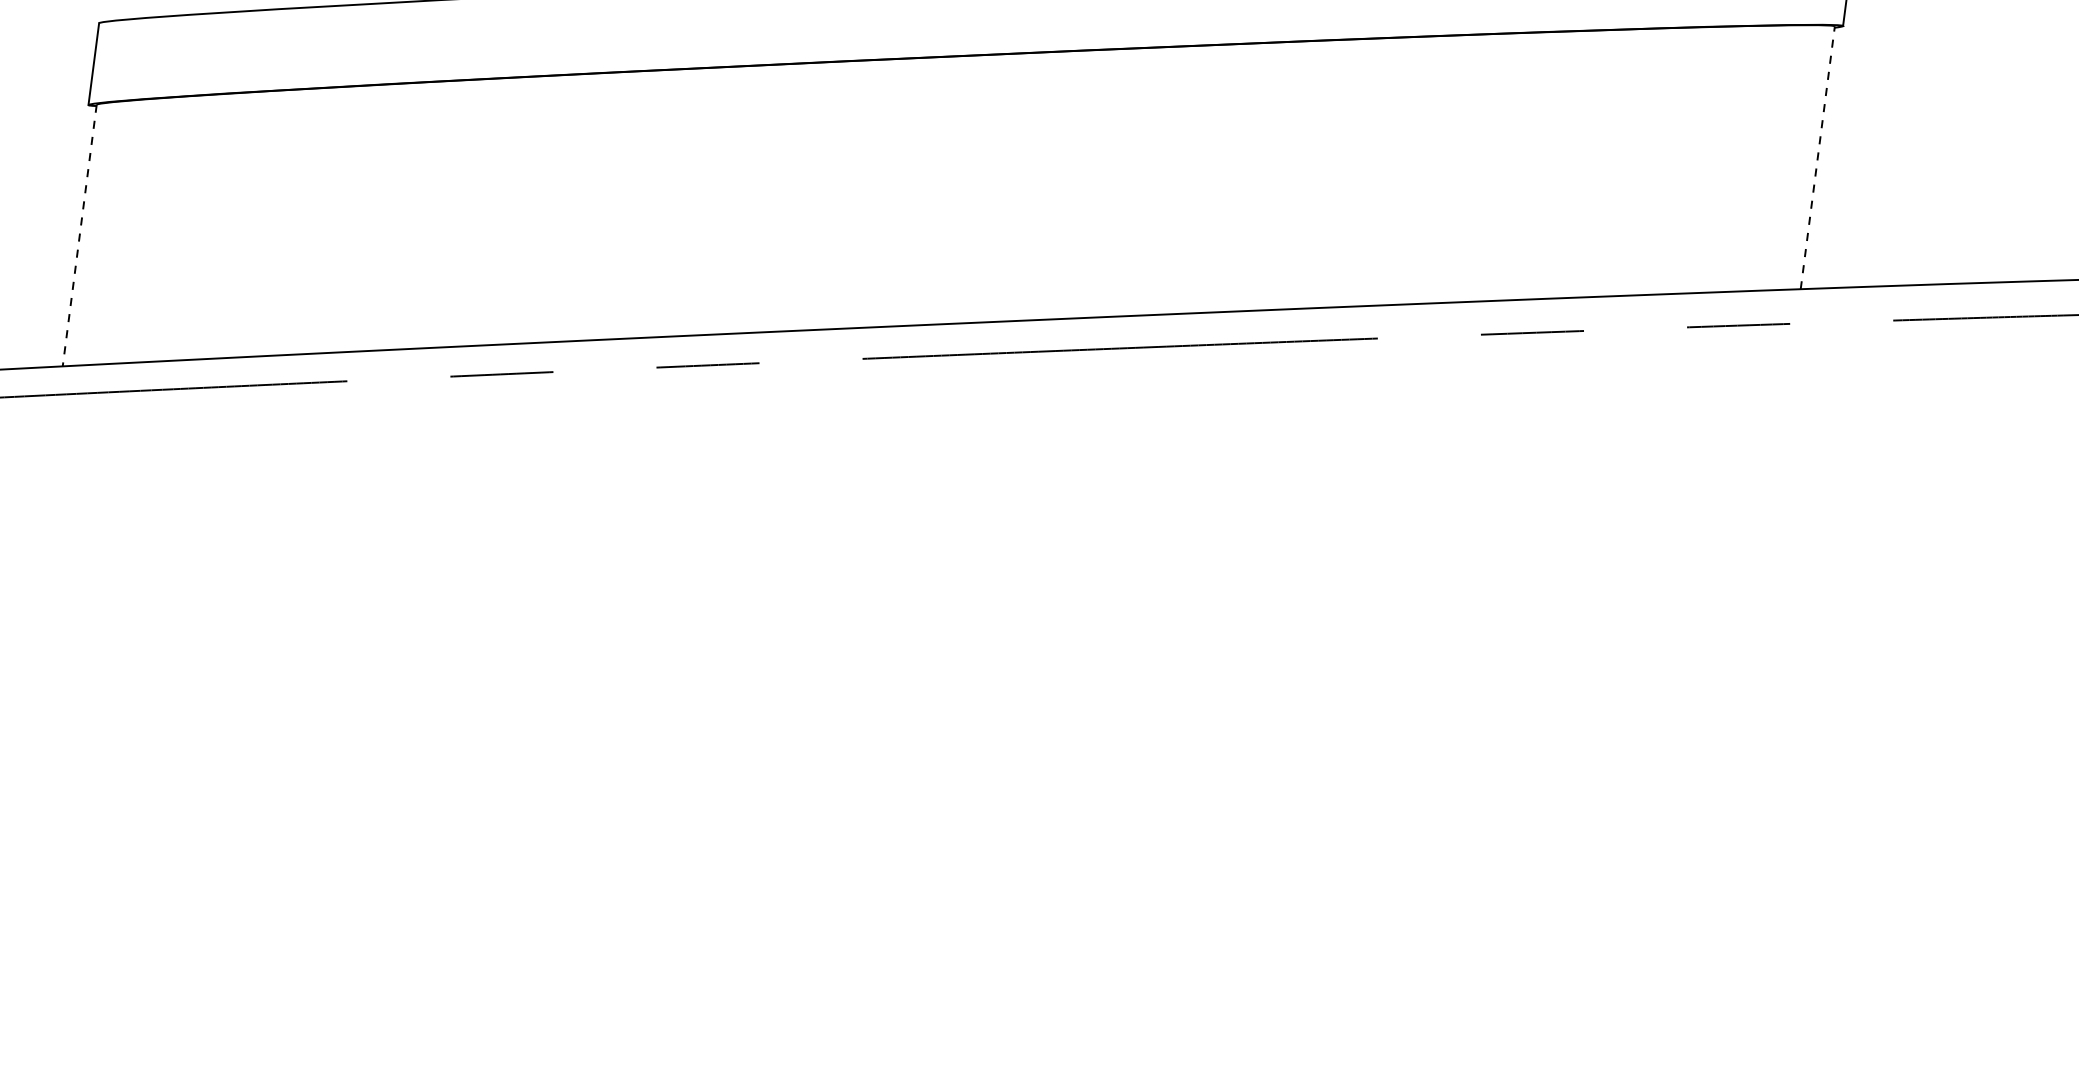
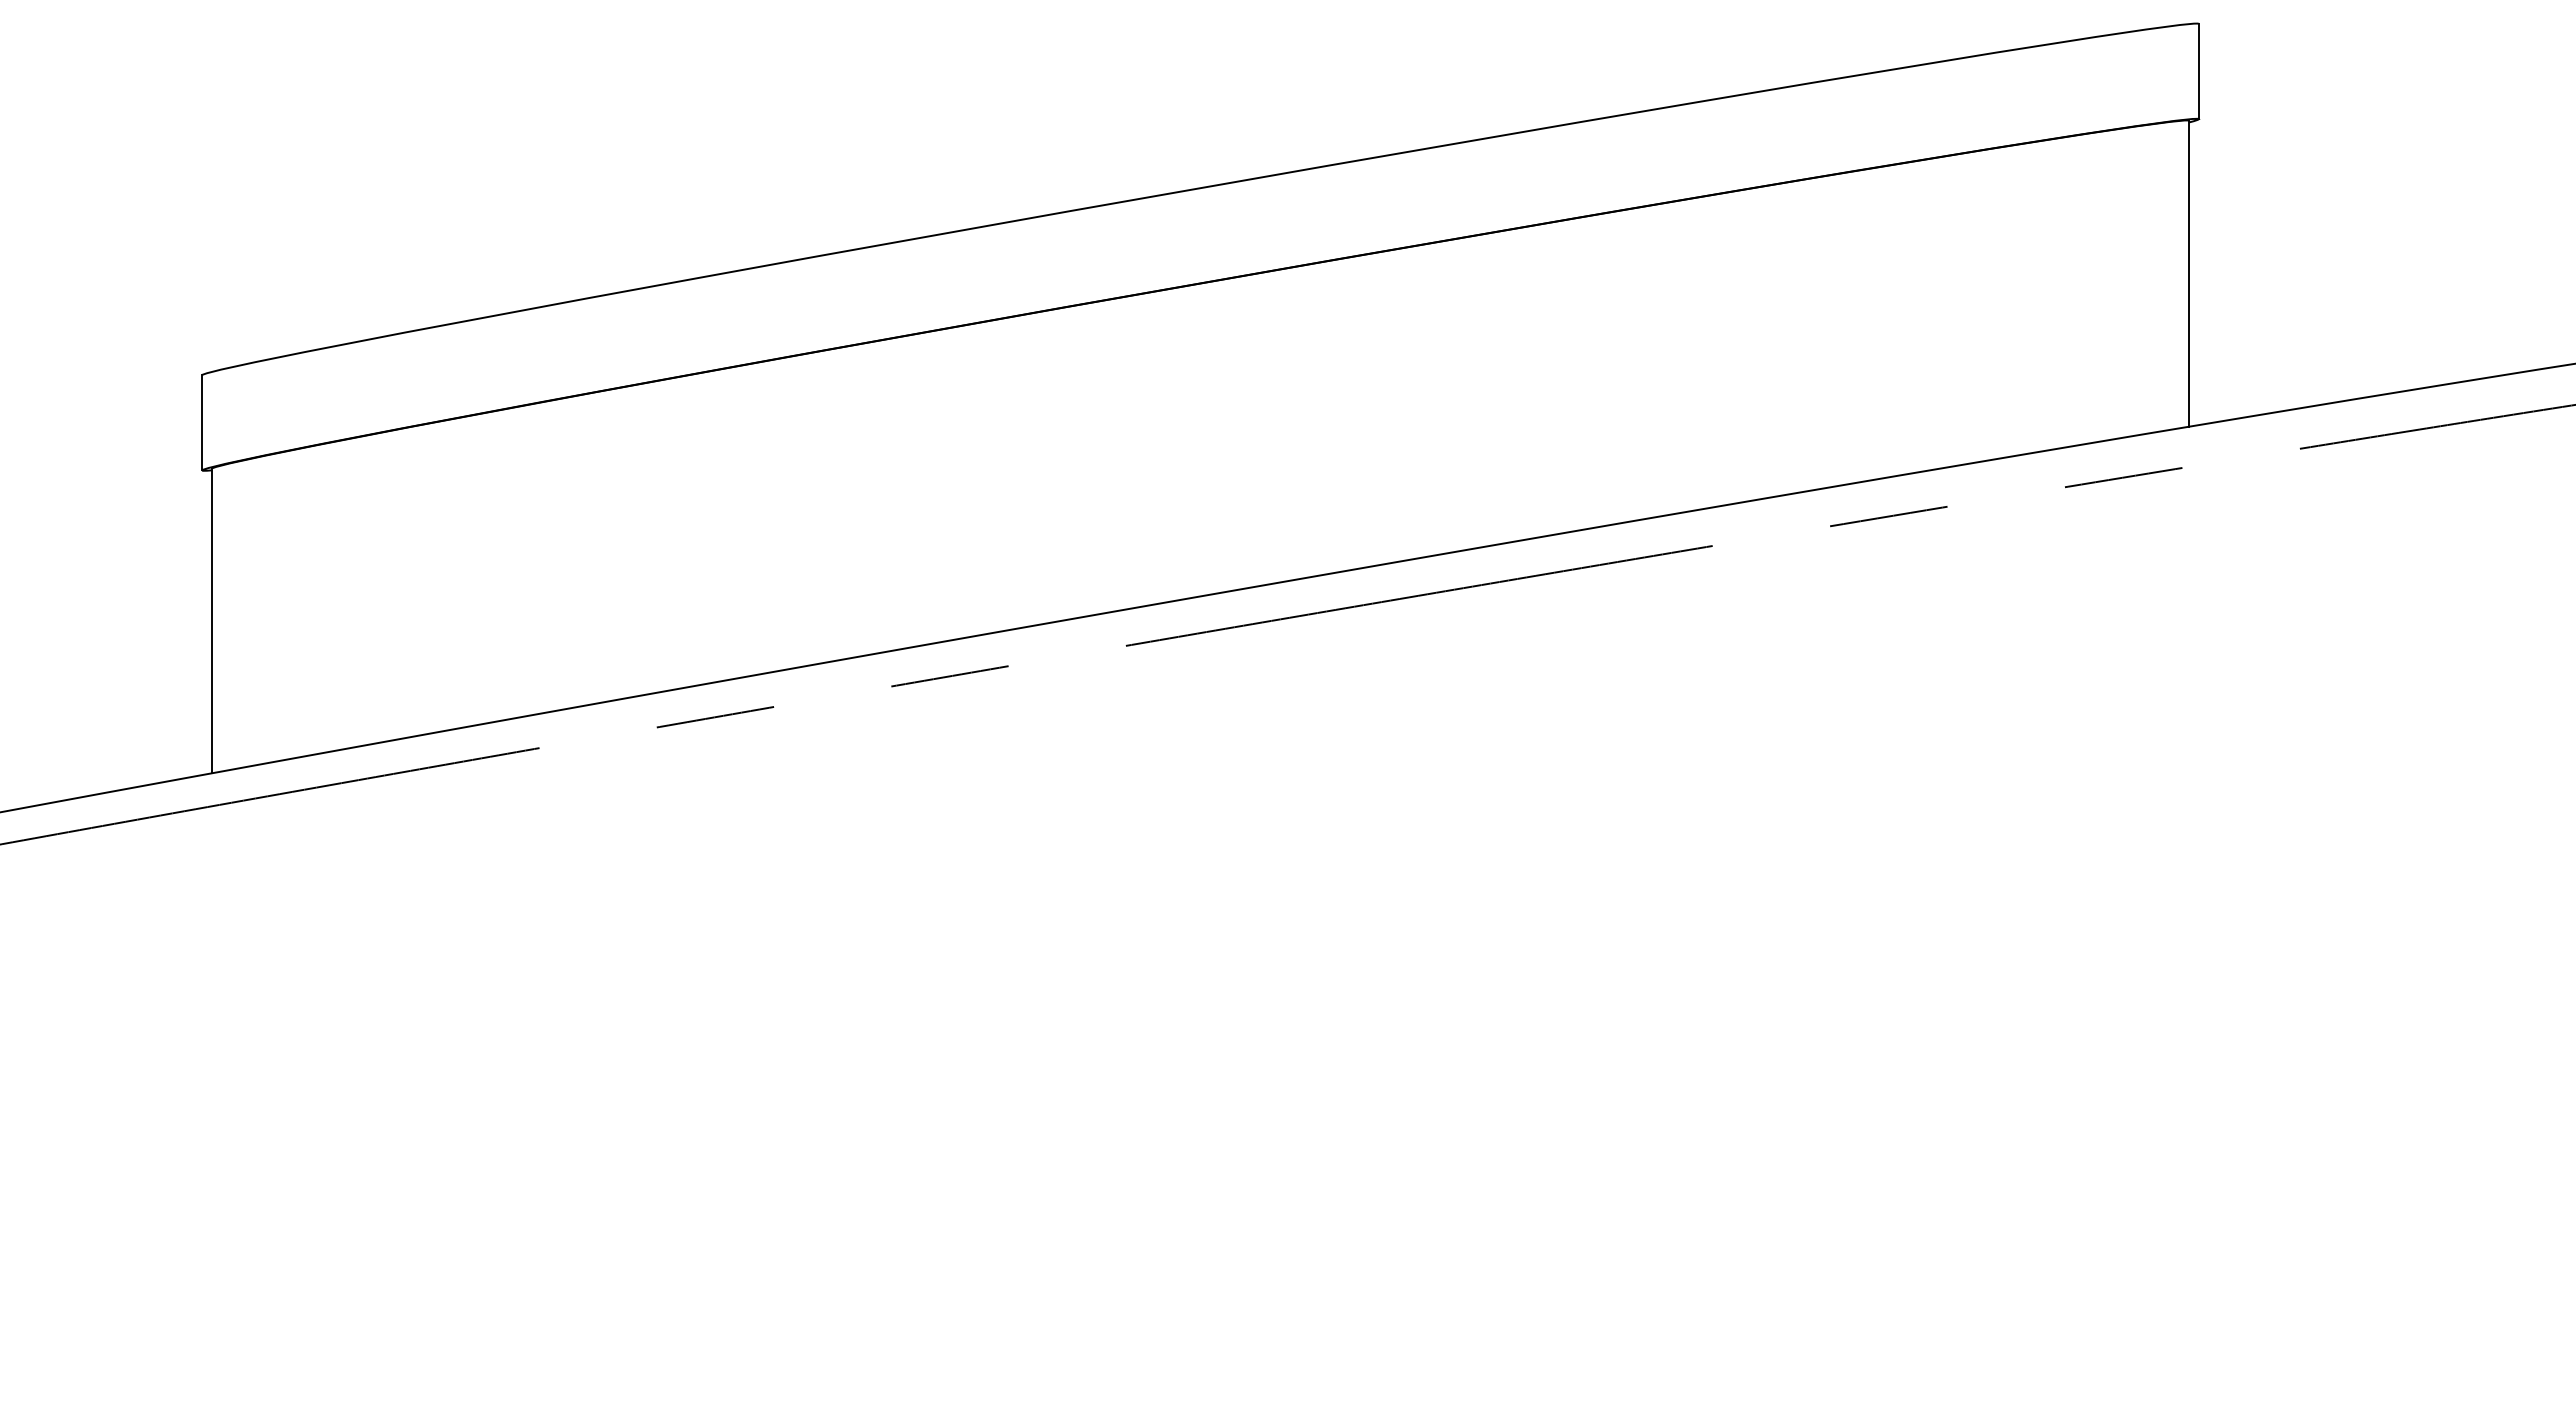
line: (1817, 157) -> (2189, 273), dashed -> solid
line: (79, 235) -> (211, 621), dashed -> solid

